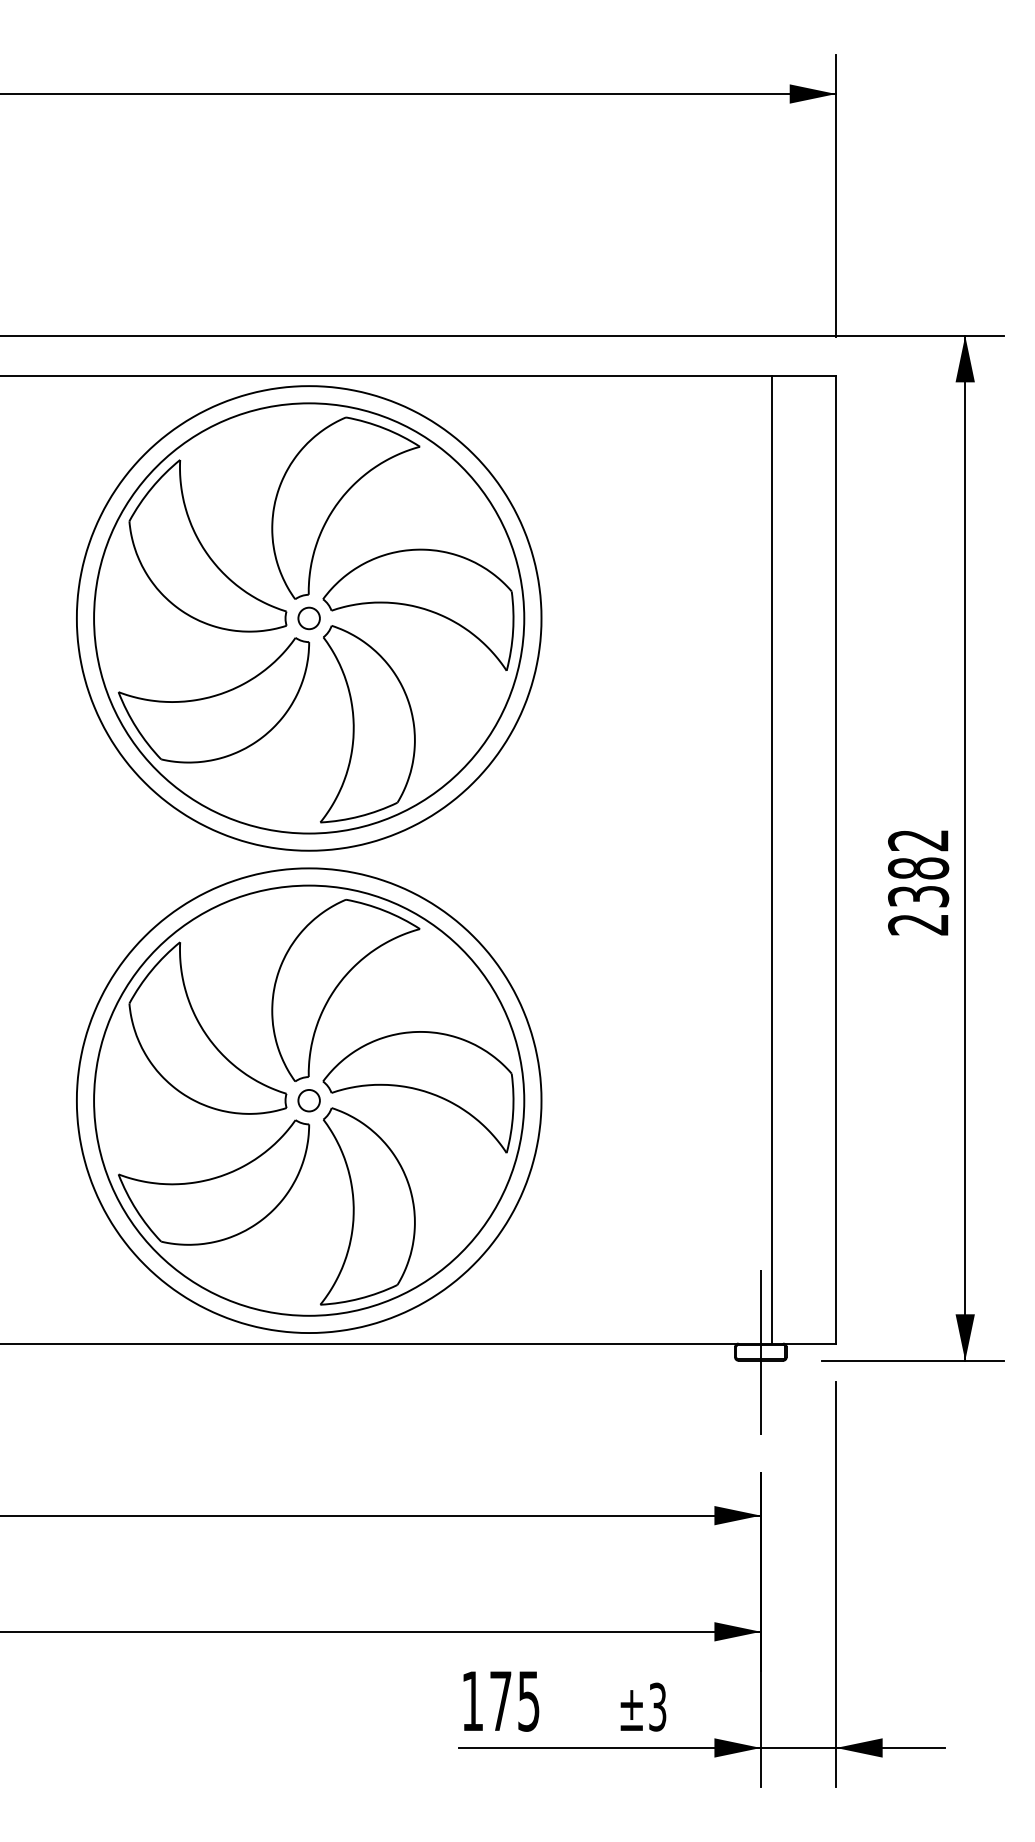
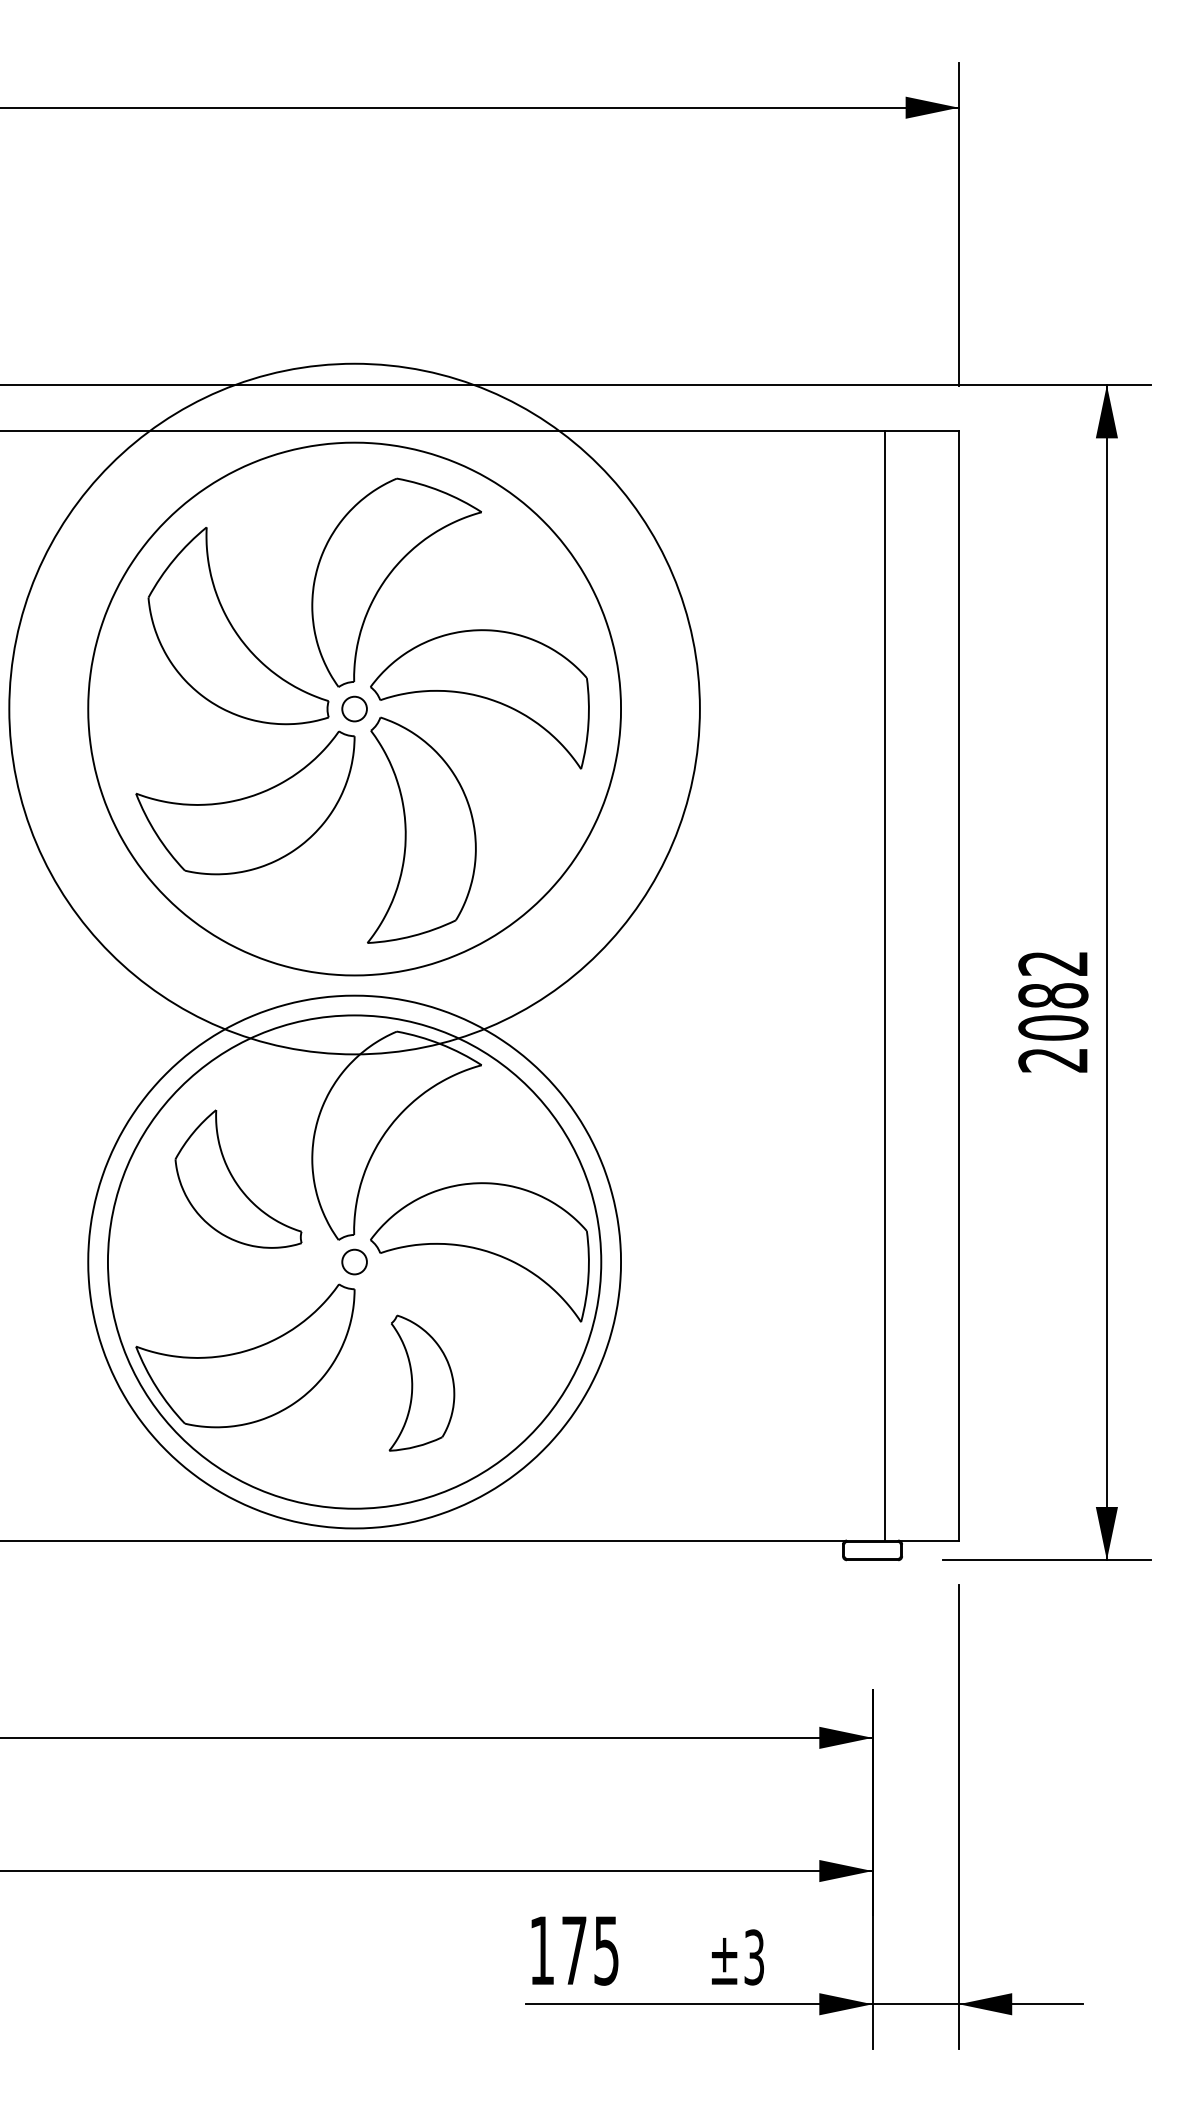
circle: (309, 617) -> (354, 708), size x1.4
text: (918, 896) -> (1053, 1027), 2382 -> 2082
part: (207, 1028) -> (238, 1179), size x0.7
part: (367, 1205) -> (421, 1382), size x0.6
line: (760, 1352) -> (872, 1550), removed

